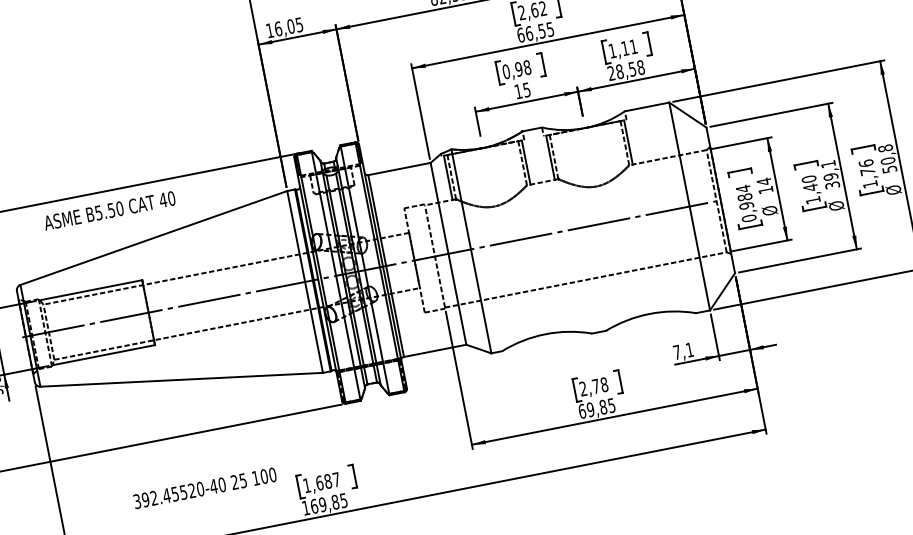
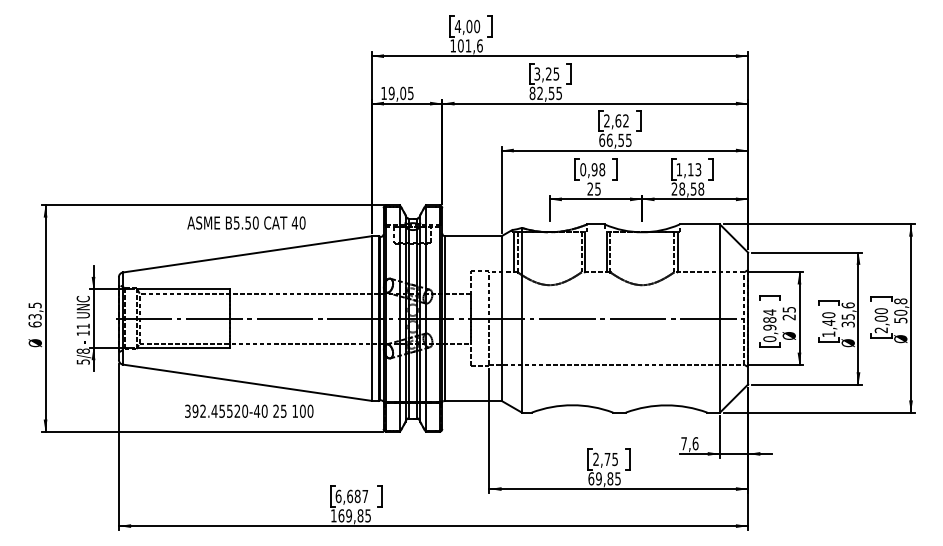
text: (277, 28) -> (391, 92), 16,05 -> 19,05
text: (633, 46) -> (698, 169), 1,11 -> 1,13
text: (517, 91) -> (589, 188), 15 -> 25
text: (828, 170) -> (847, 310), 39,1 -> 35,6
text: (867, 173) -> (880, 320), 1,76 -> 2,00
text: (764, 186) -> (788, 313), 14 -> 25
text: (109, 210) -> (246, 222), moved
text: (689, 349) -> (695, 443), 7,1 -> 7,6
text: (604, 383) -> (615, 458), 2,78 -> 2,75
text: (306, 485) -> (338, 496), 1,687 -> 6,687
text: (205, 487) -> (249, 410), moved

